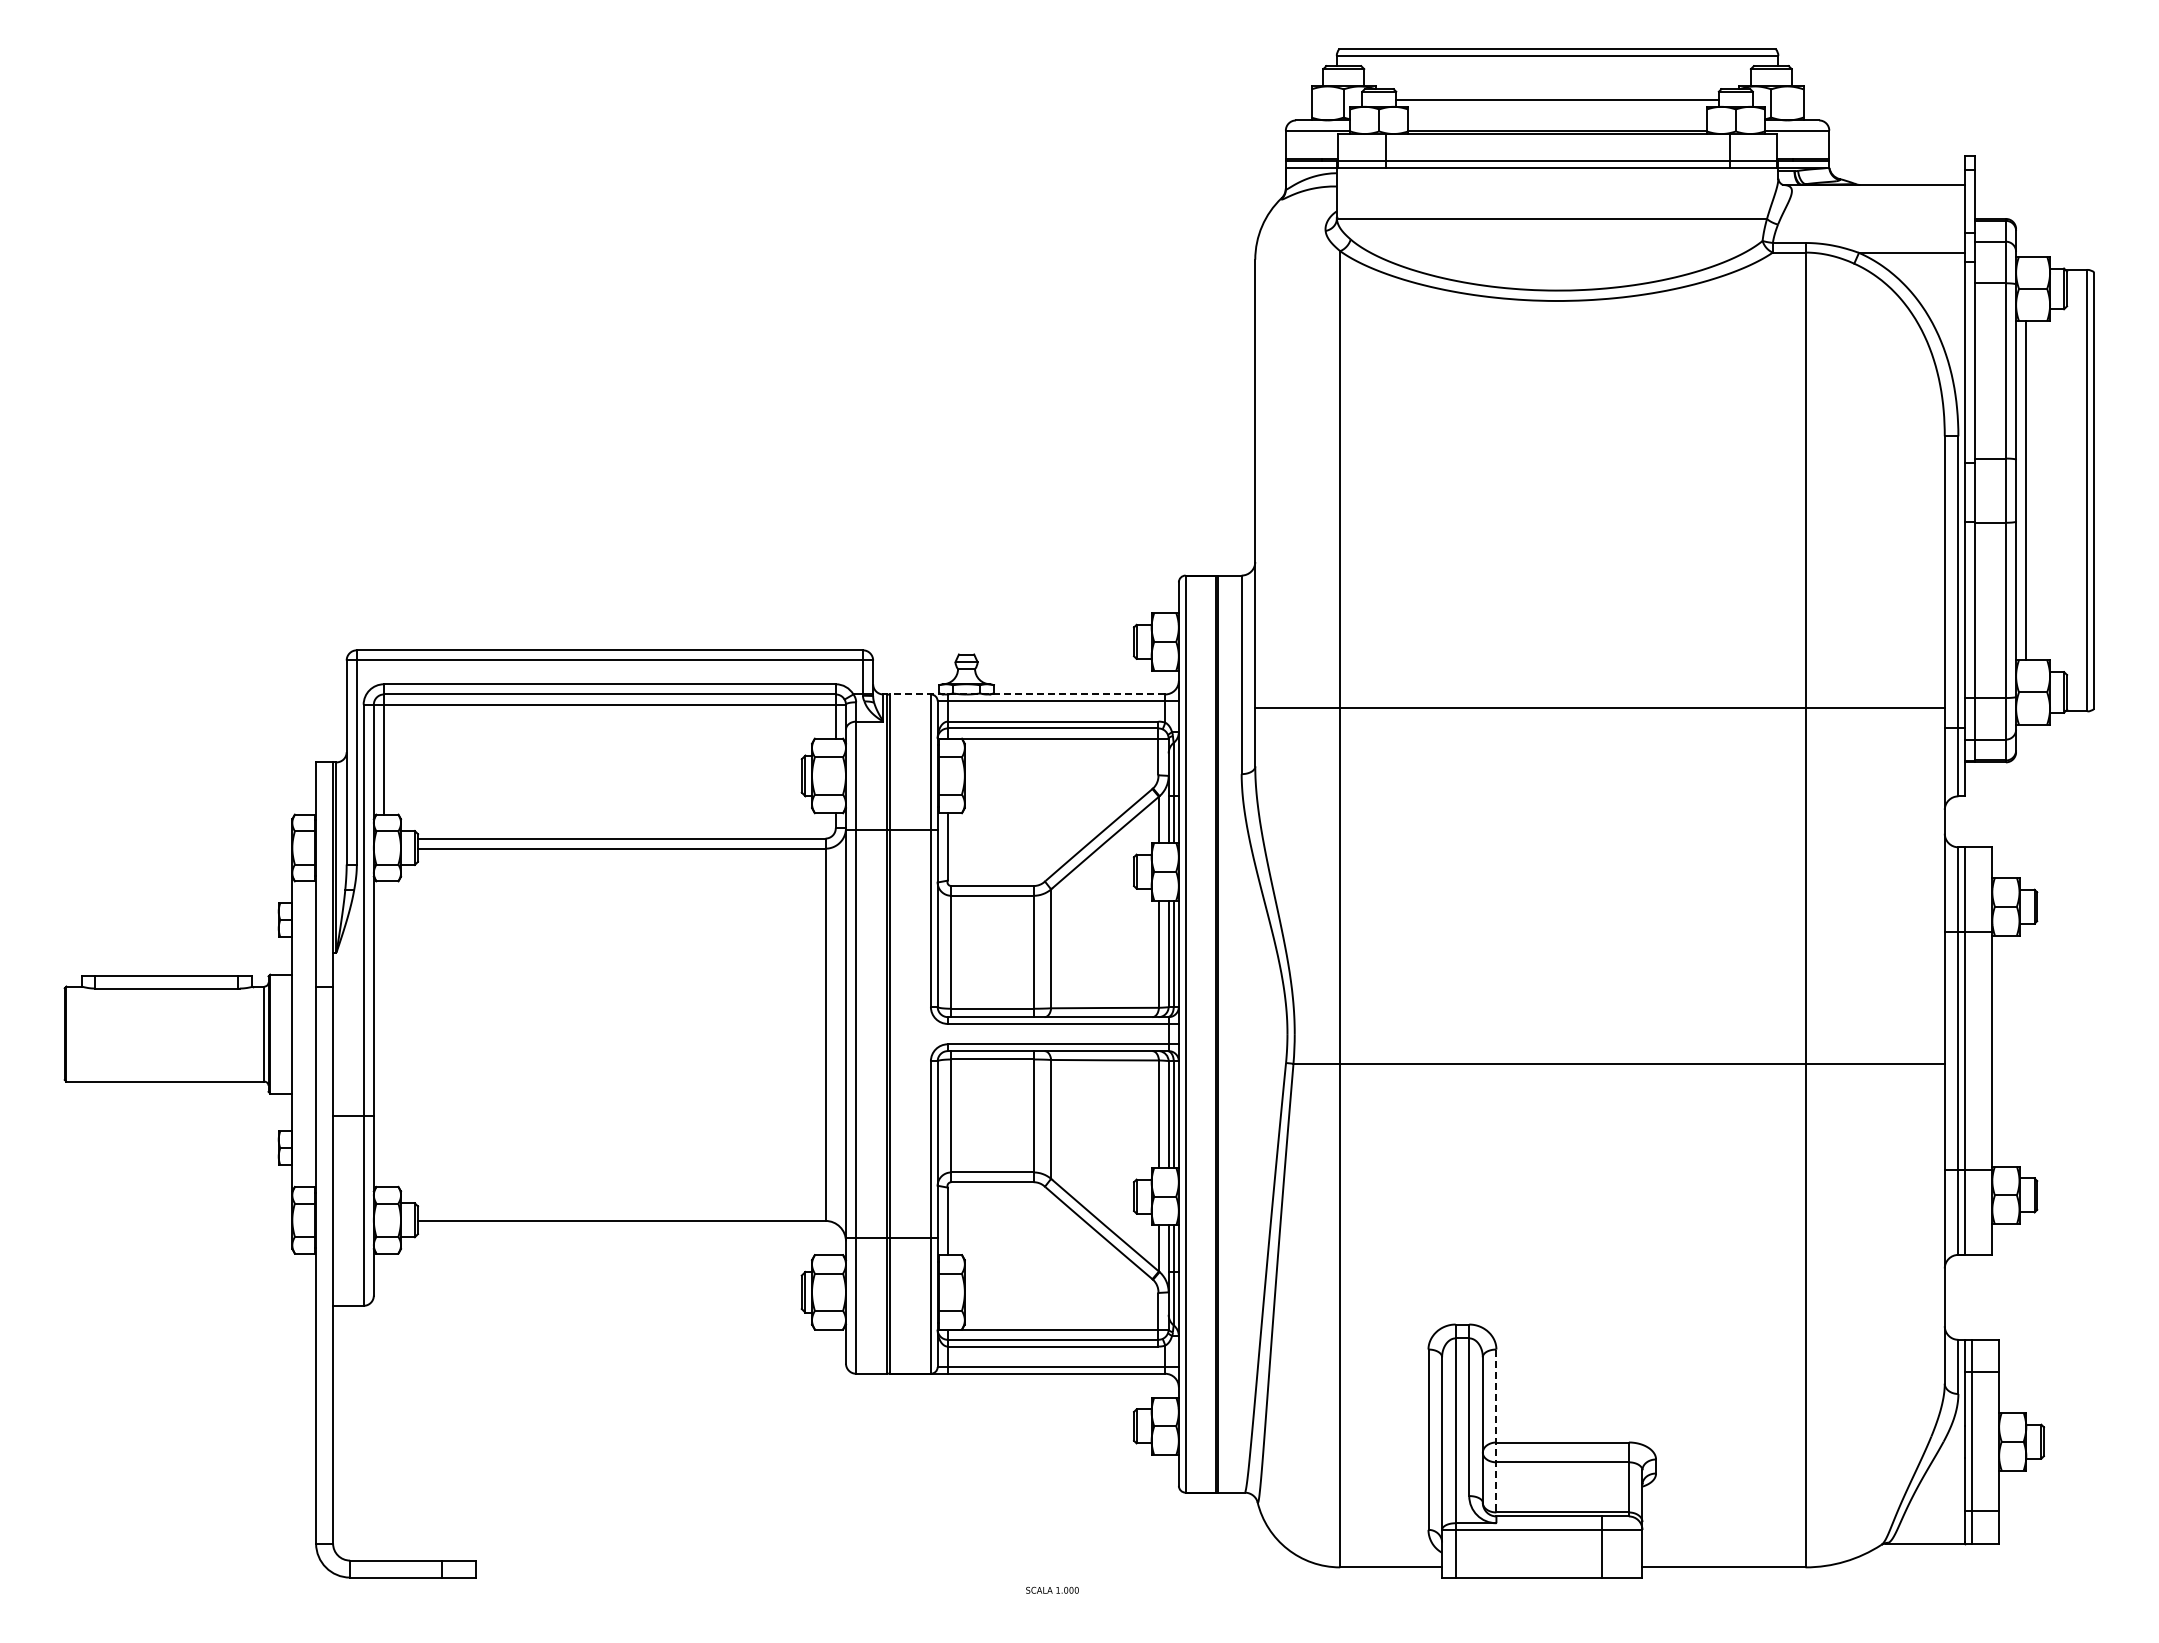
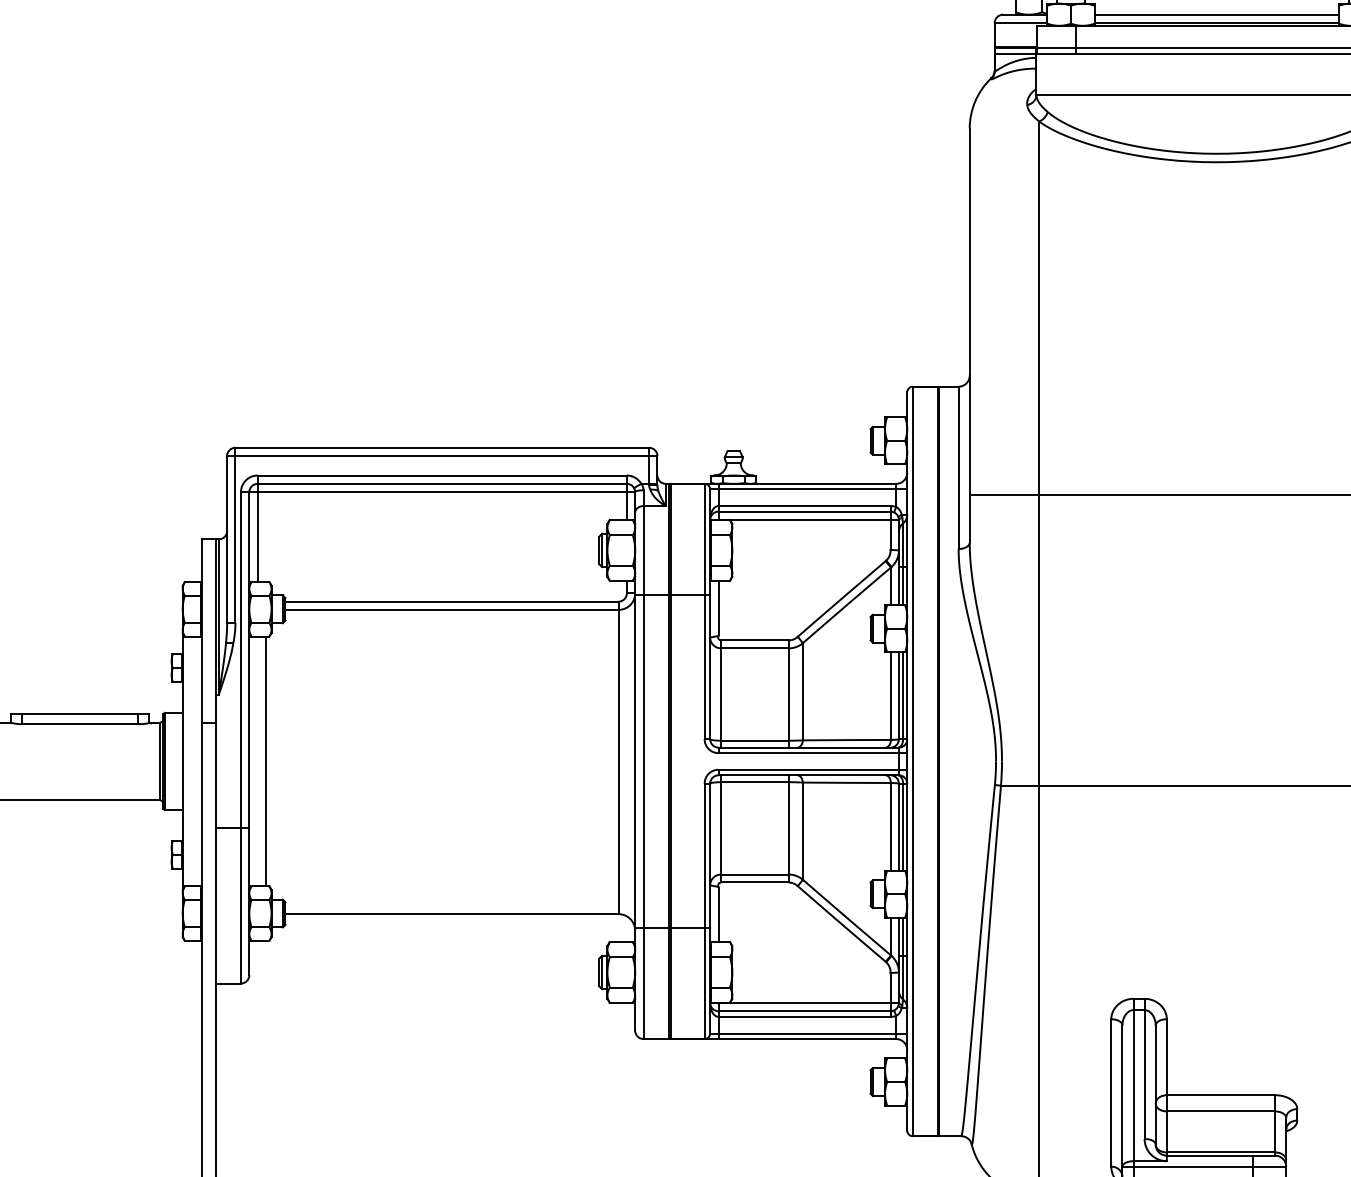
line: (1557, 120) -> (1216, 14), added
line: (1027, 694) -> (783, 483), dashed -> solid
line: (394, 1033) -> (266, 760), added
line: (1496, 1433) -> (1166, 1087), dashed -> solid

